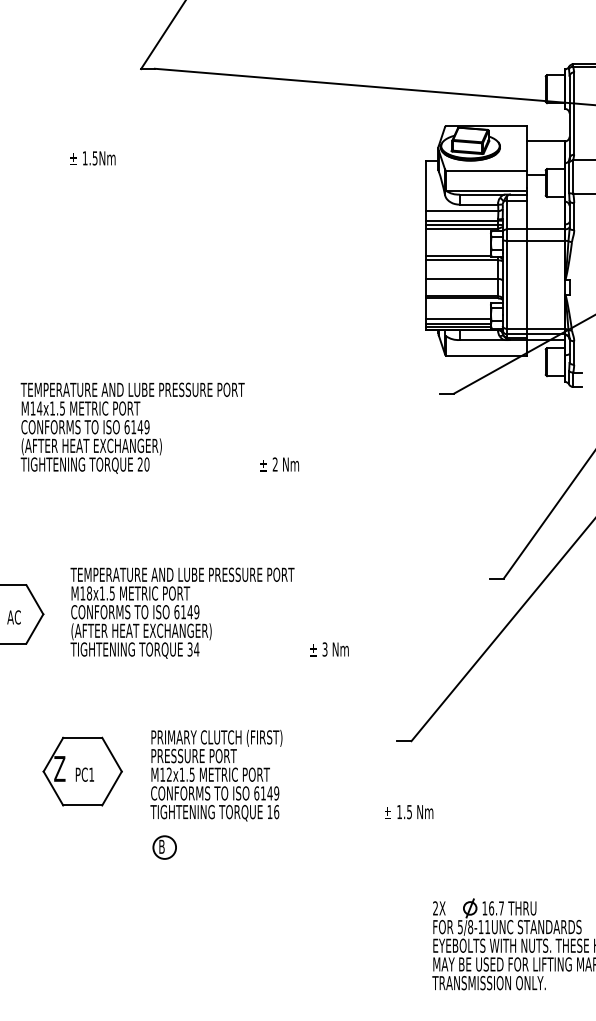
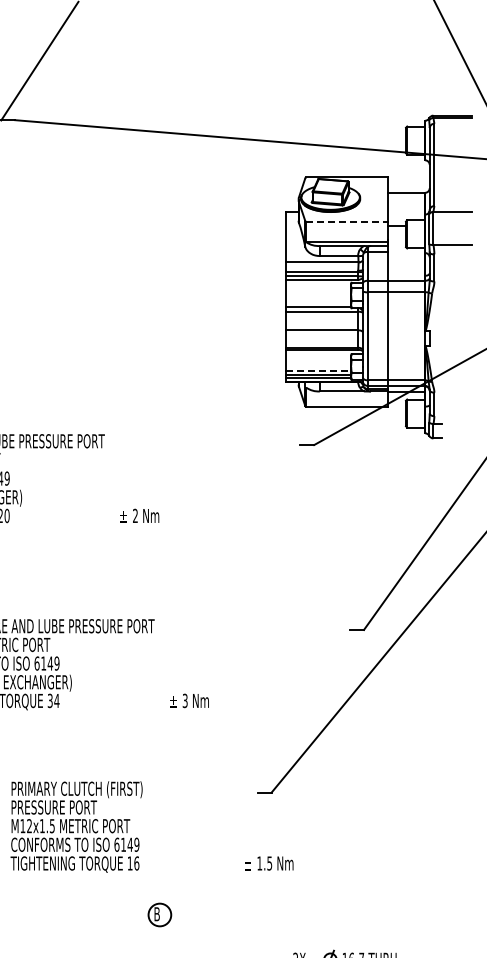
line: (486, 171) -> (346, 222), solid -> dashed
line: (459, 319) -> (319, 370), solid -> dashed
part: (164, 847) -> (159, 914), moved

